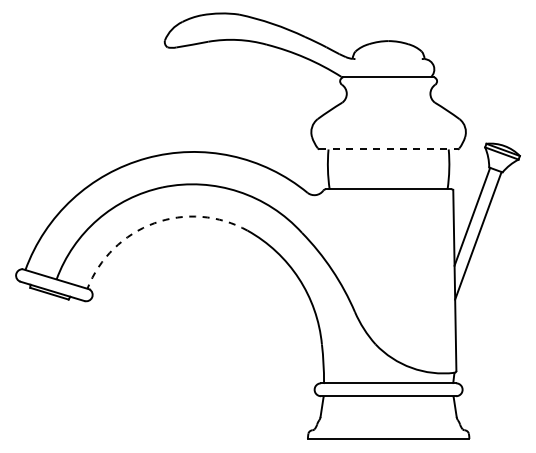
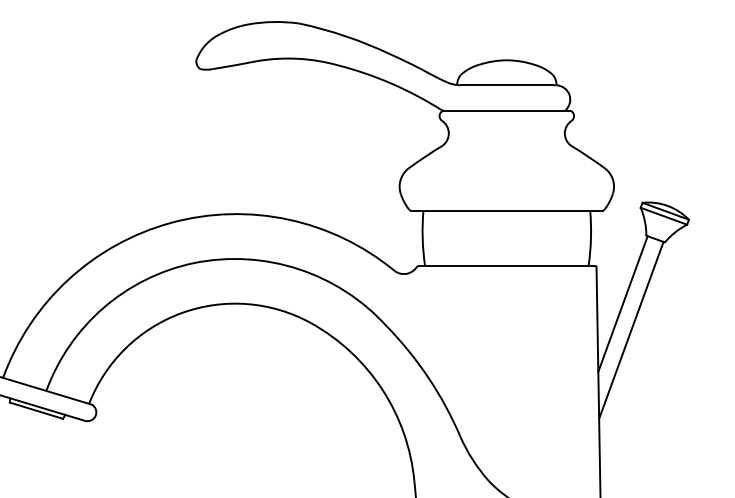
line: (388, 59) -> (506, 85), added
line: (389, 149) -> (508, 210), dashed -> solid
arc: (154, 223) -> (182, 313), dashed -> solid

